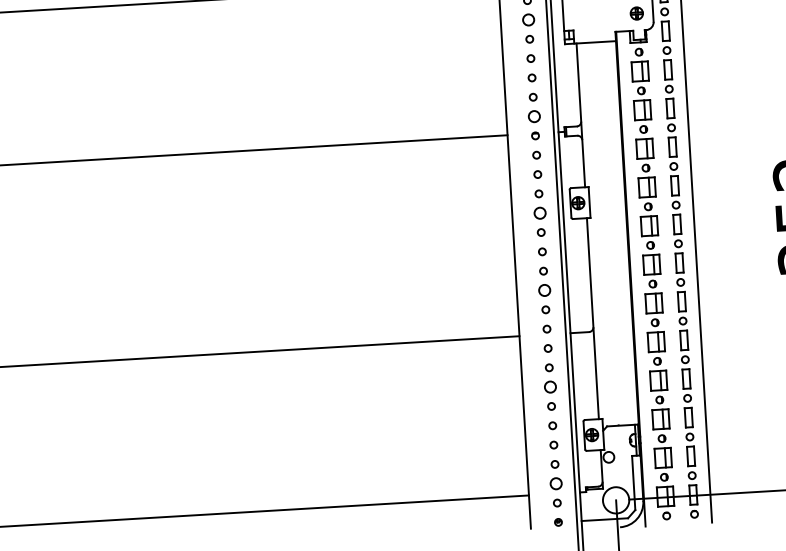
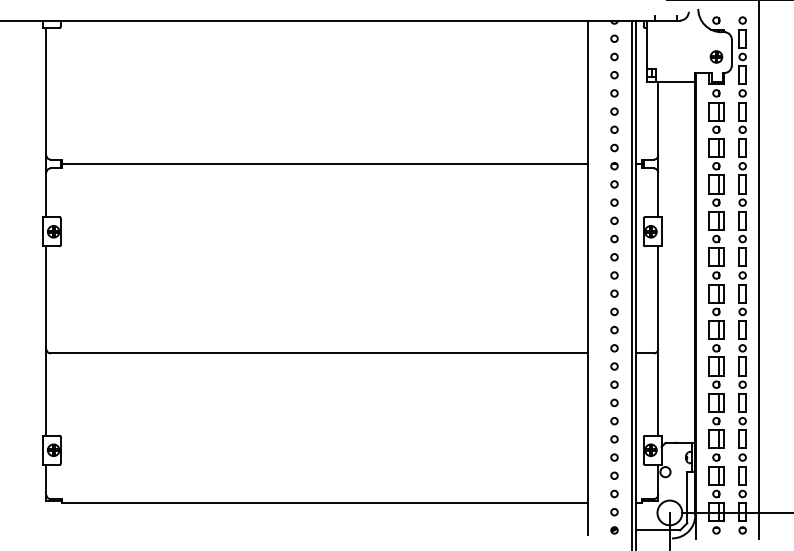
circle: (528, 19) -> (614, 56), size x0.62
circle: (534, 116) -> (614, 147), size x0.62
circle: (540, 212) -> (614, 238), size x0.62
circle: (544, 290) -> (614, 311), size x0.62
circle: (550, 386) -> (614, 402), size x0.62
circle: (556, 483) -> (614, 493), size x0.62

